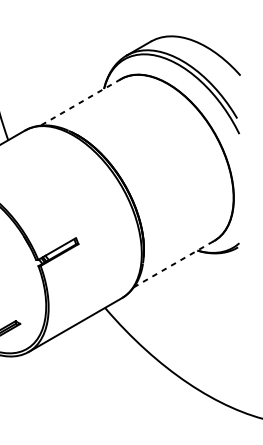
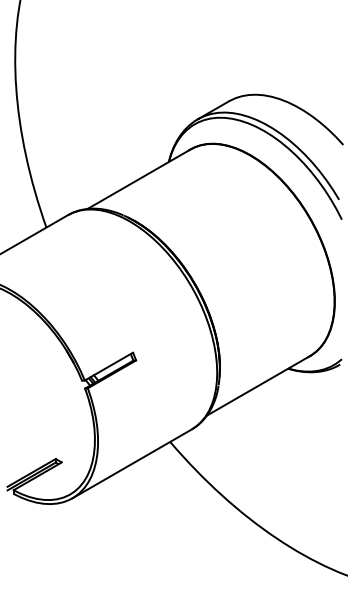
line: (81, 102) -> (139, 179), dashed -> solid
line: (174, 263) -> (258, 385), dashed -> solid

